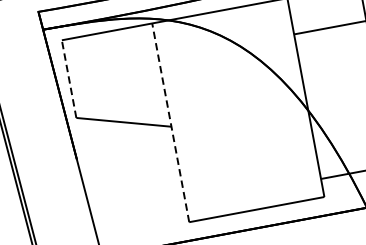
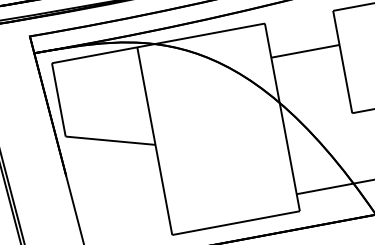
line: (68, 78) -> (58, 99), dashed -> solid
line: (170, 122) -> (154, 140), dashed -> solid

